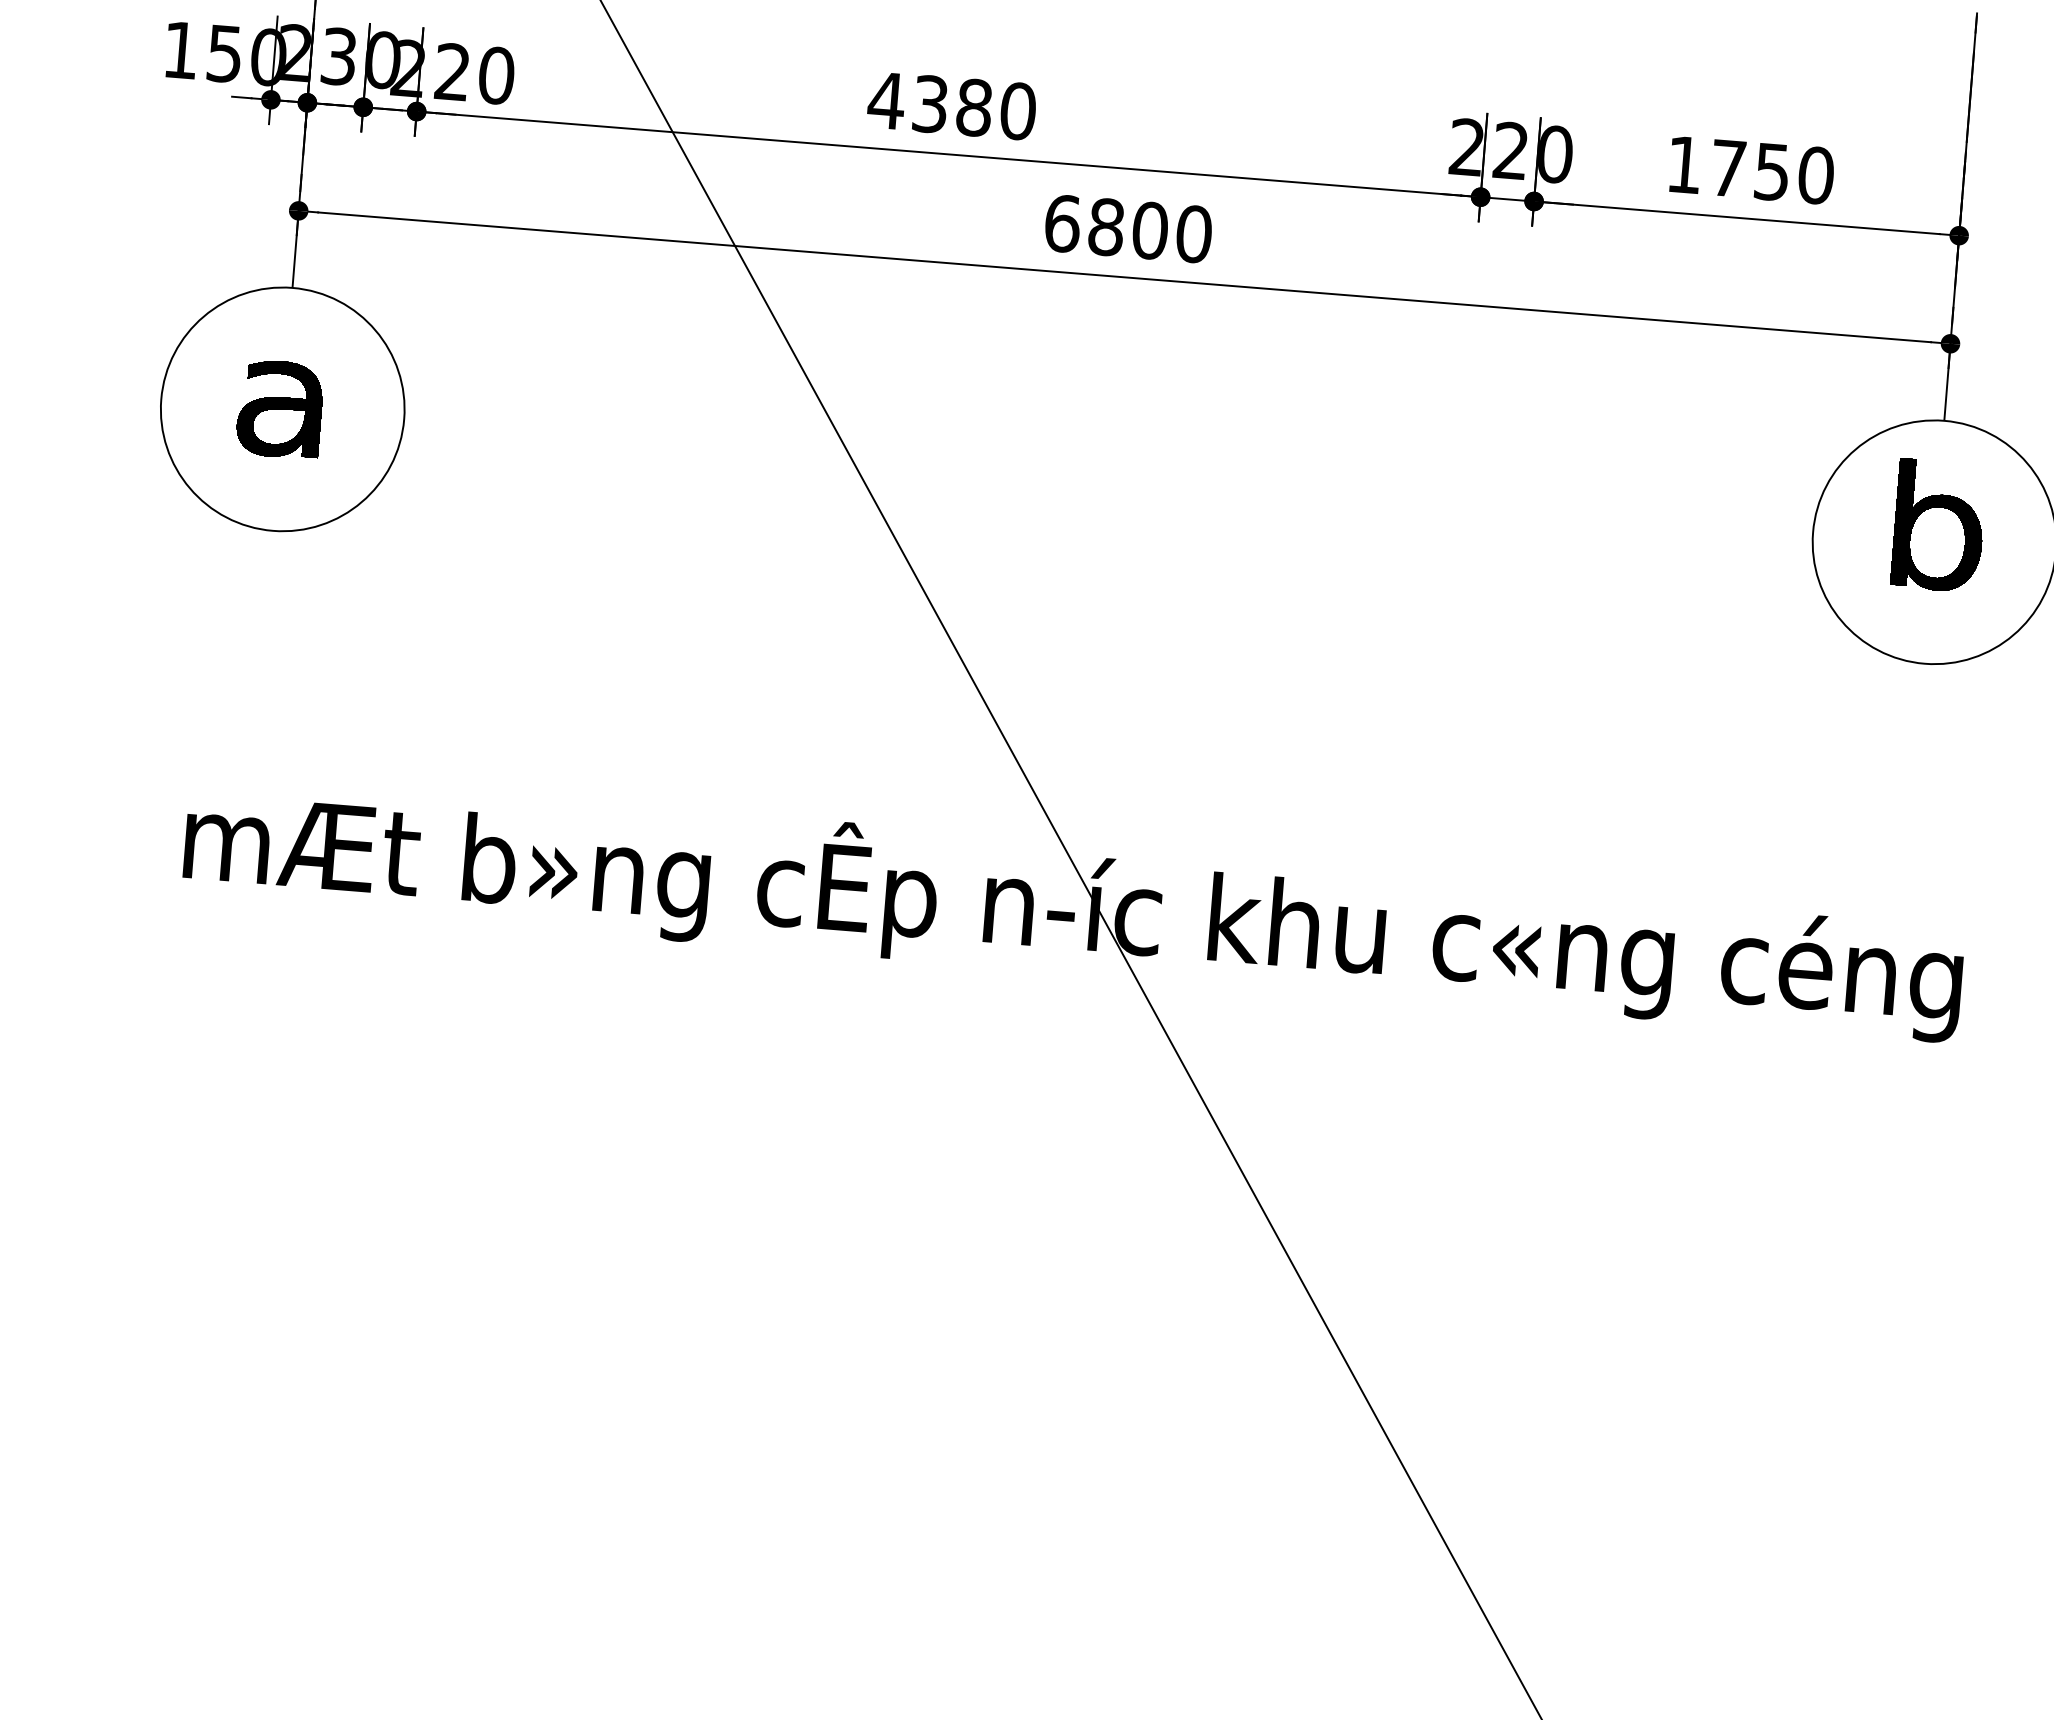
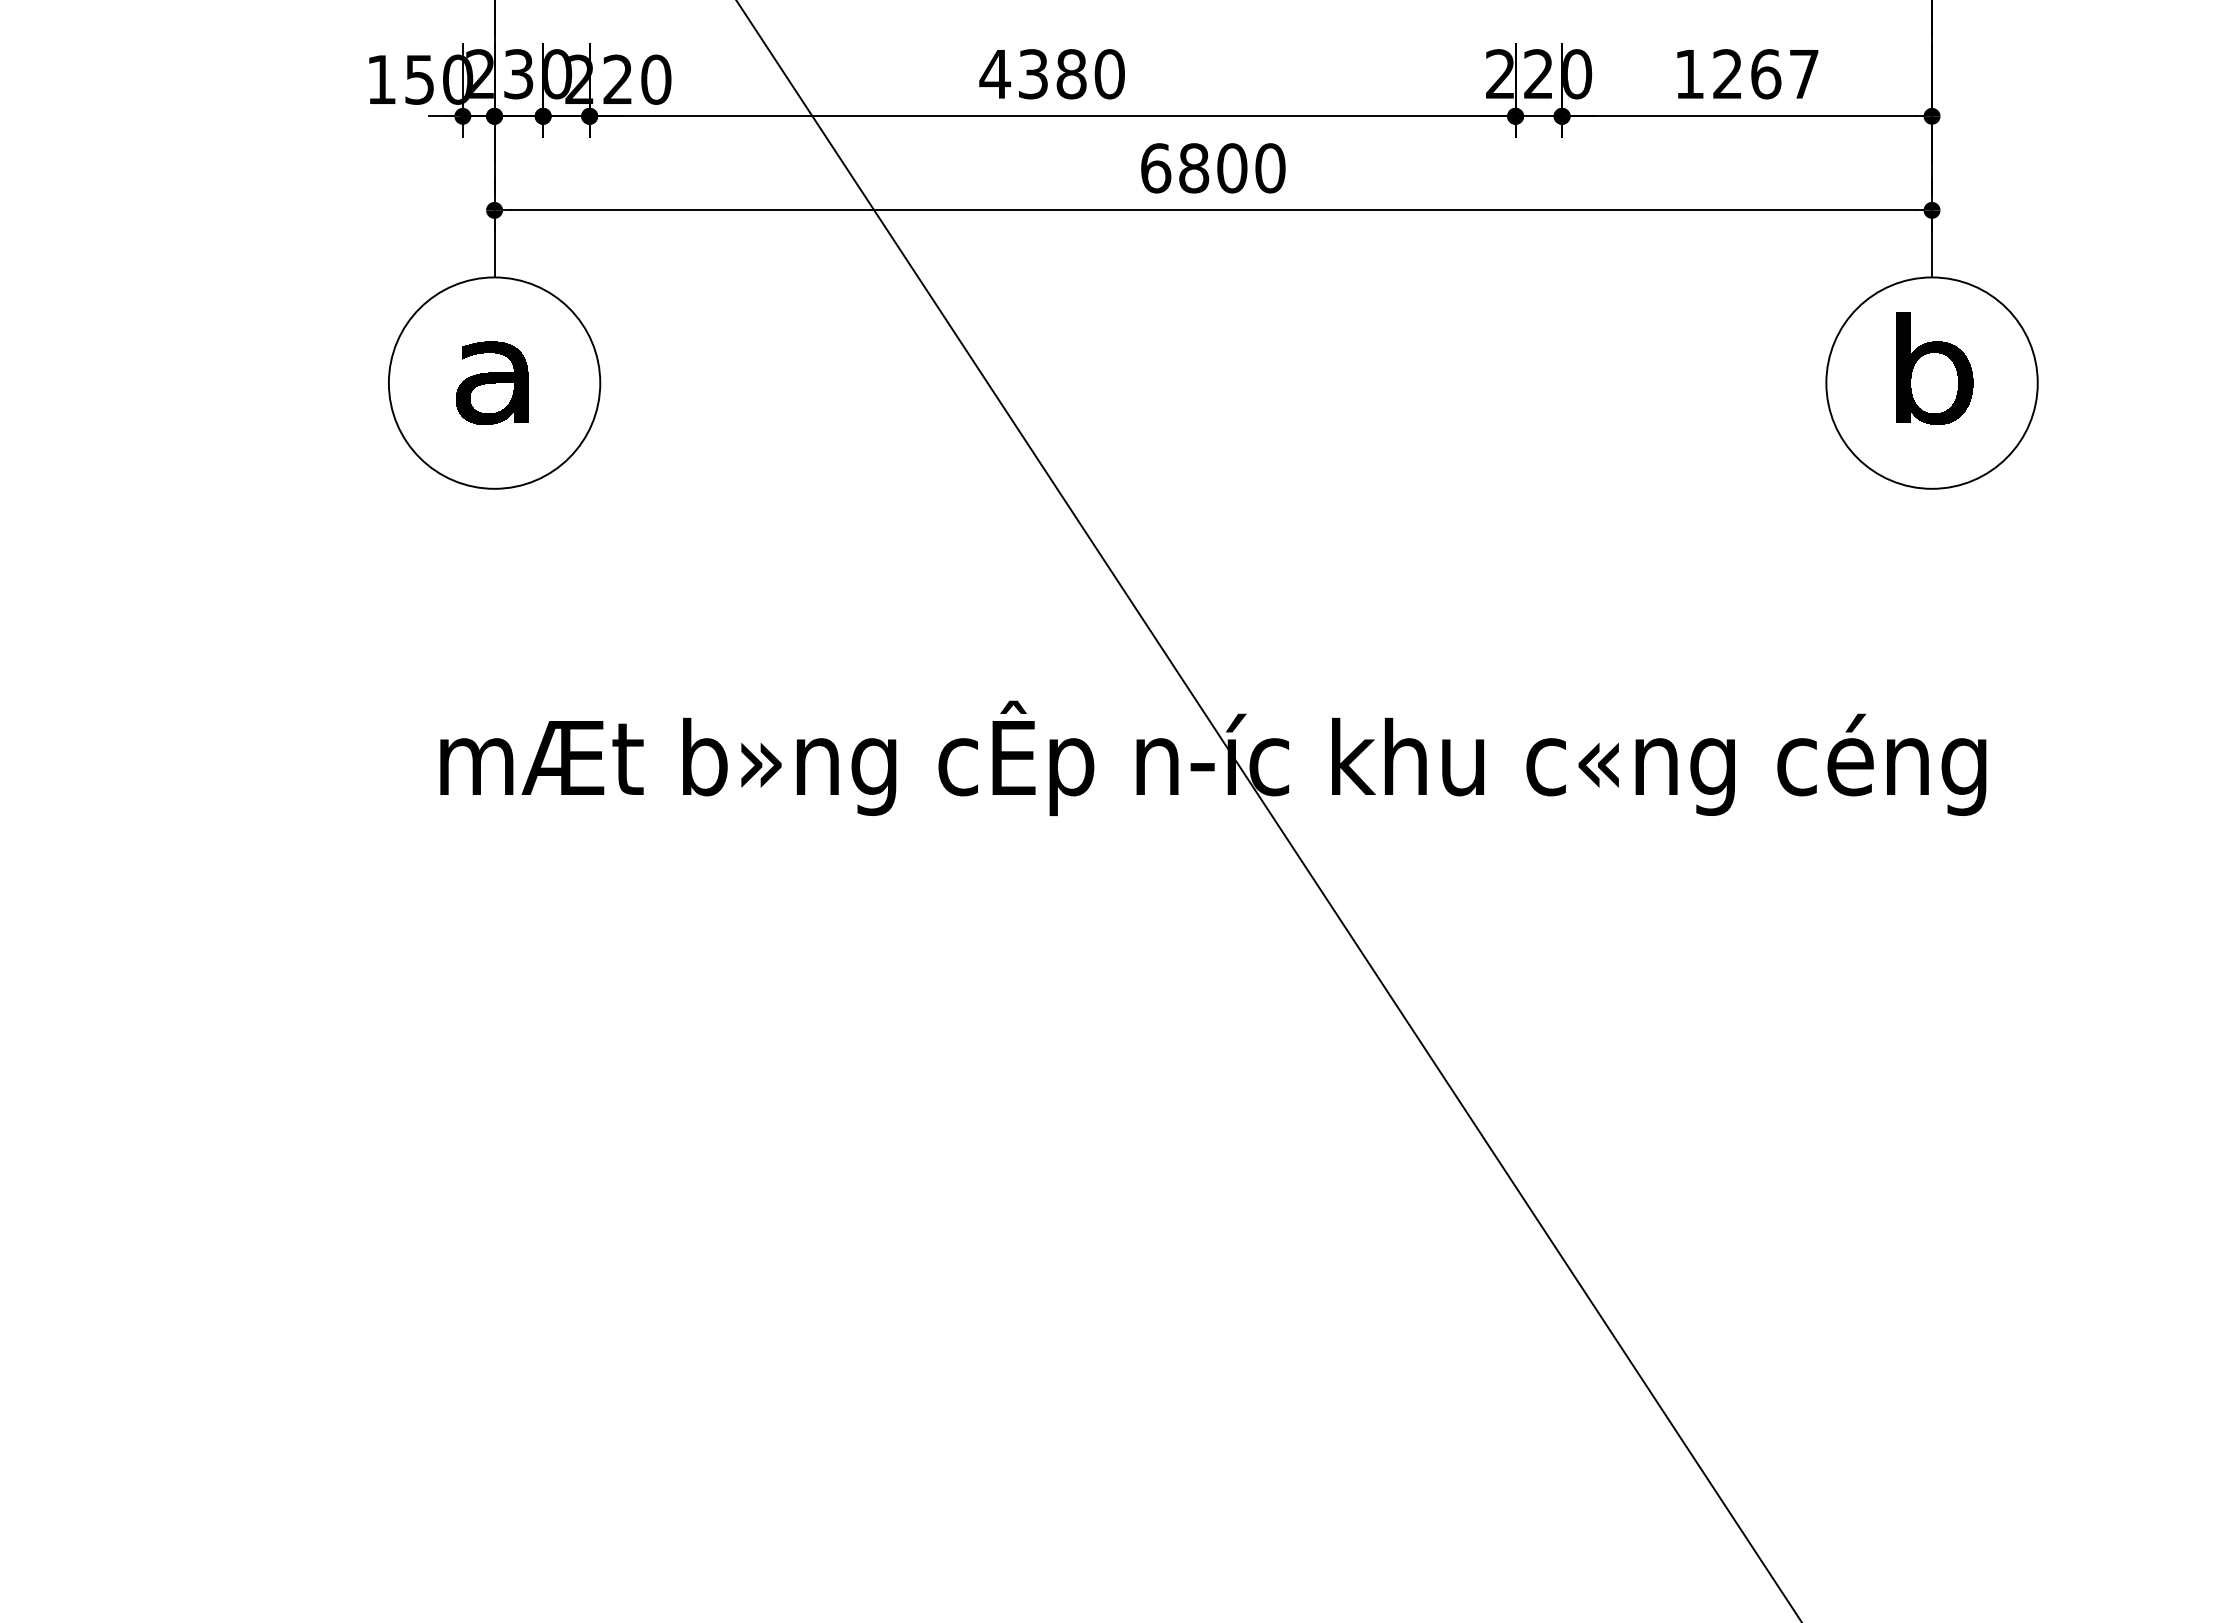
text: (1772, 172) -> (1766, 74), 1750 -> 1267

